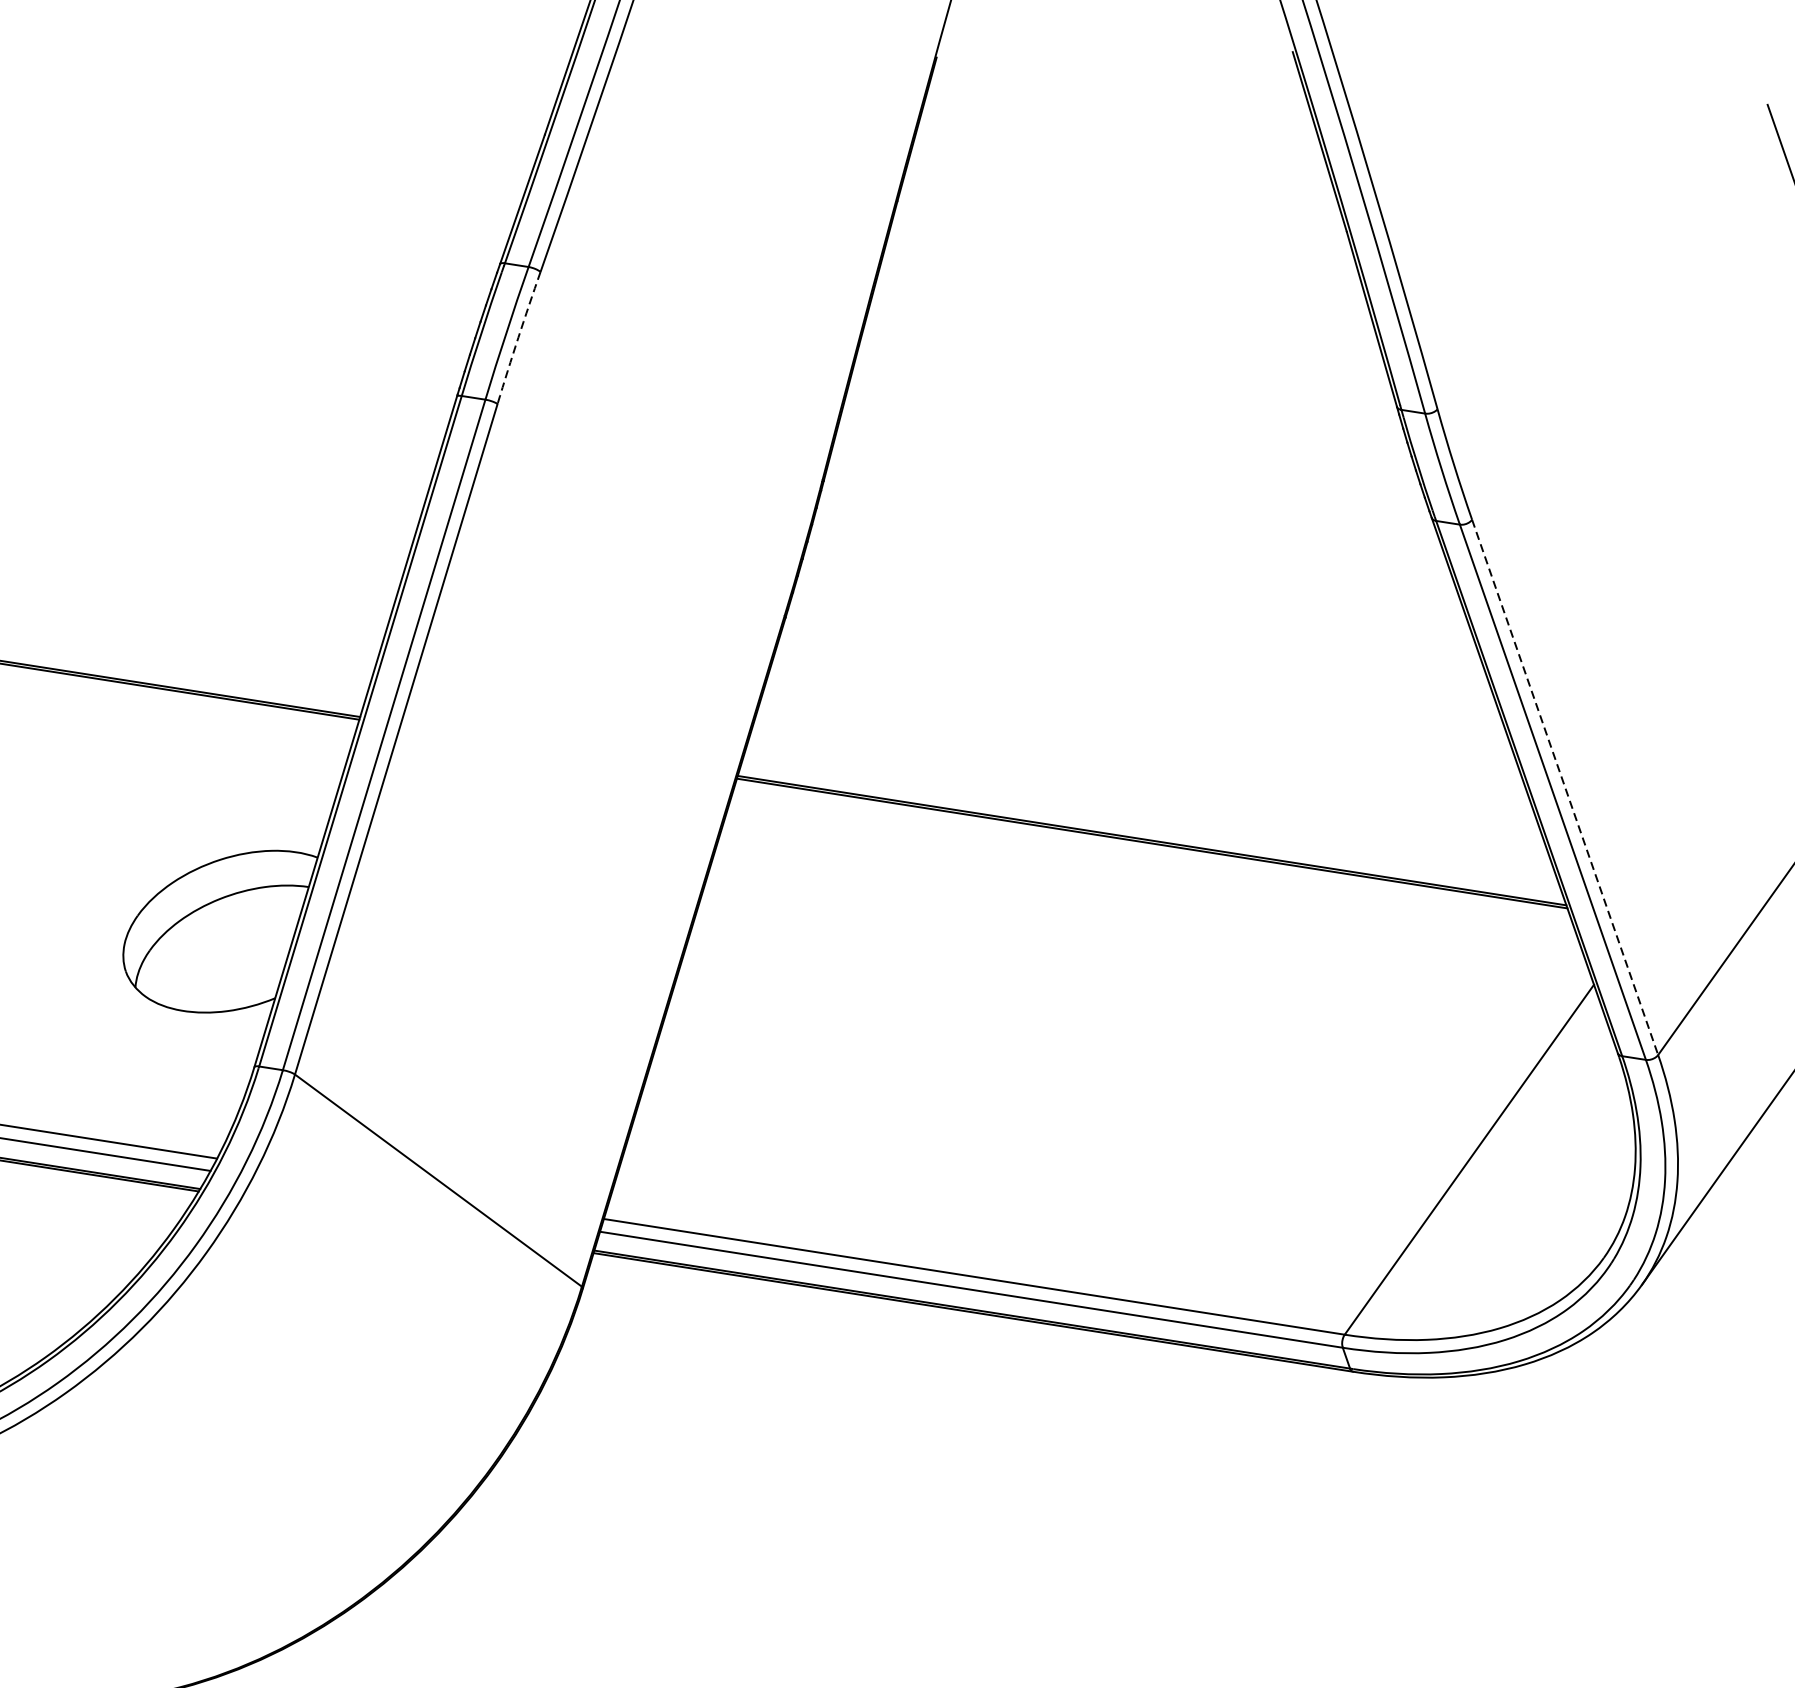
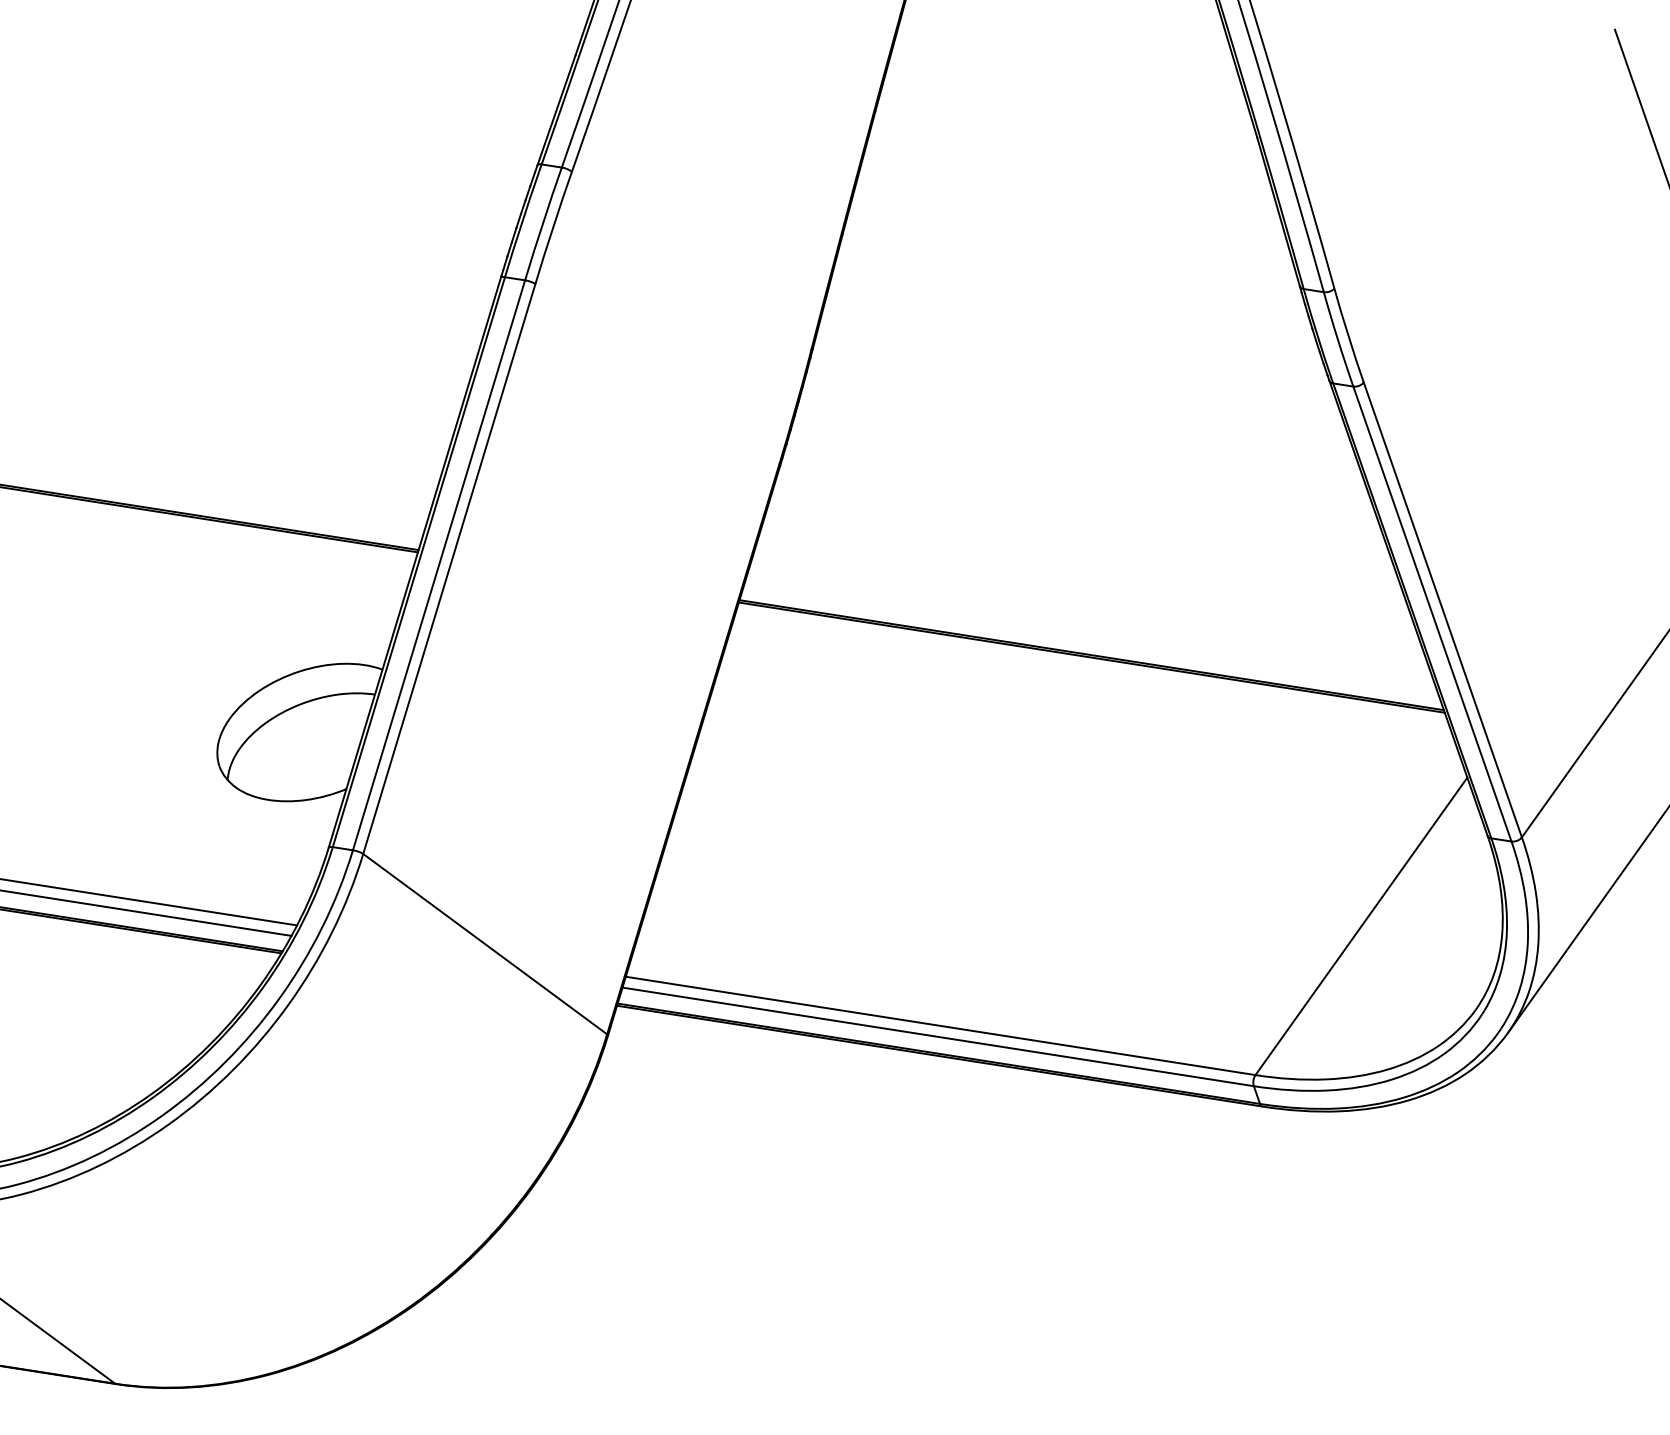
arc: (518, 337) -> (553, 227), dashed -> solid
line: (1564, 786) -> (1442, 609), dashed -> solid

